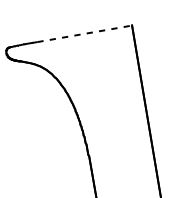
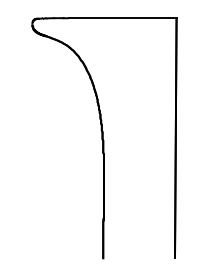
line: (84, 34) -> (122, 18), dashed -> solid

